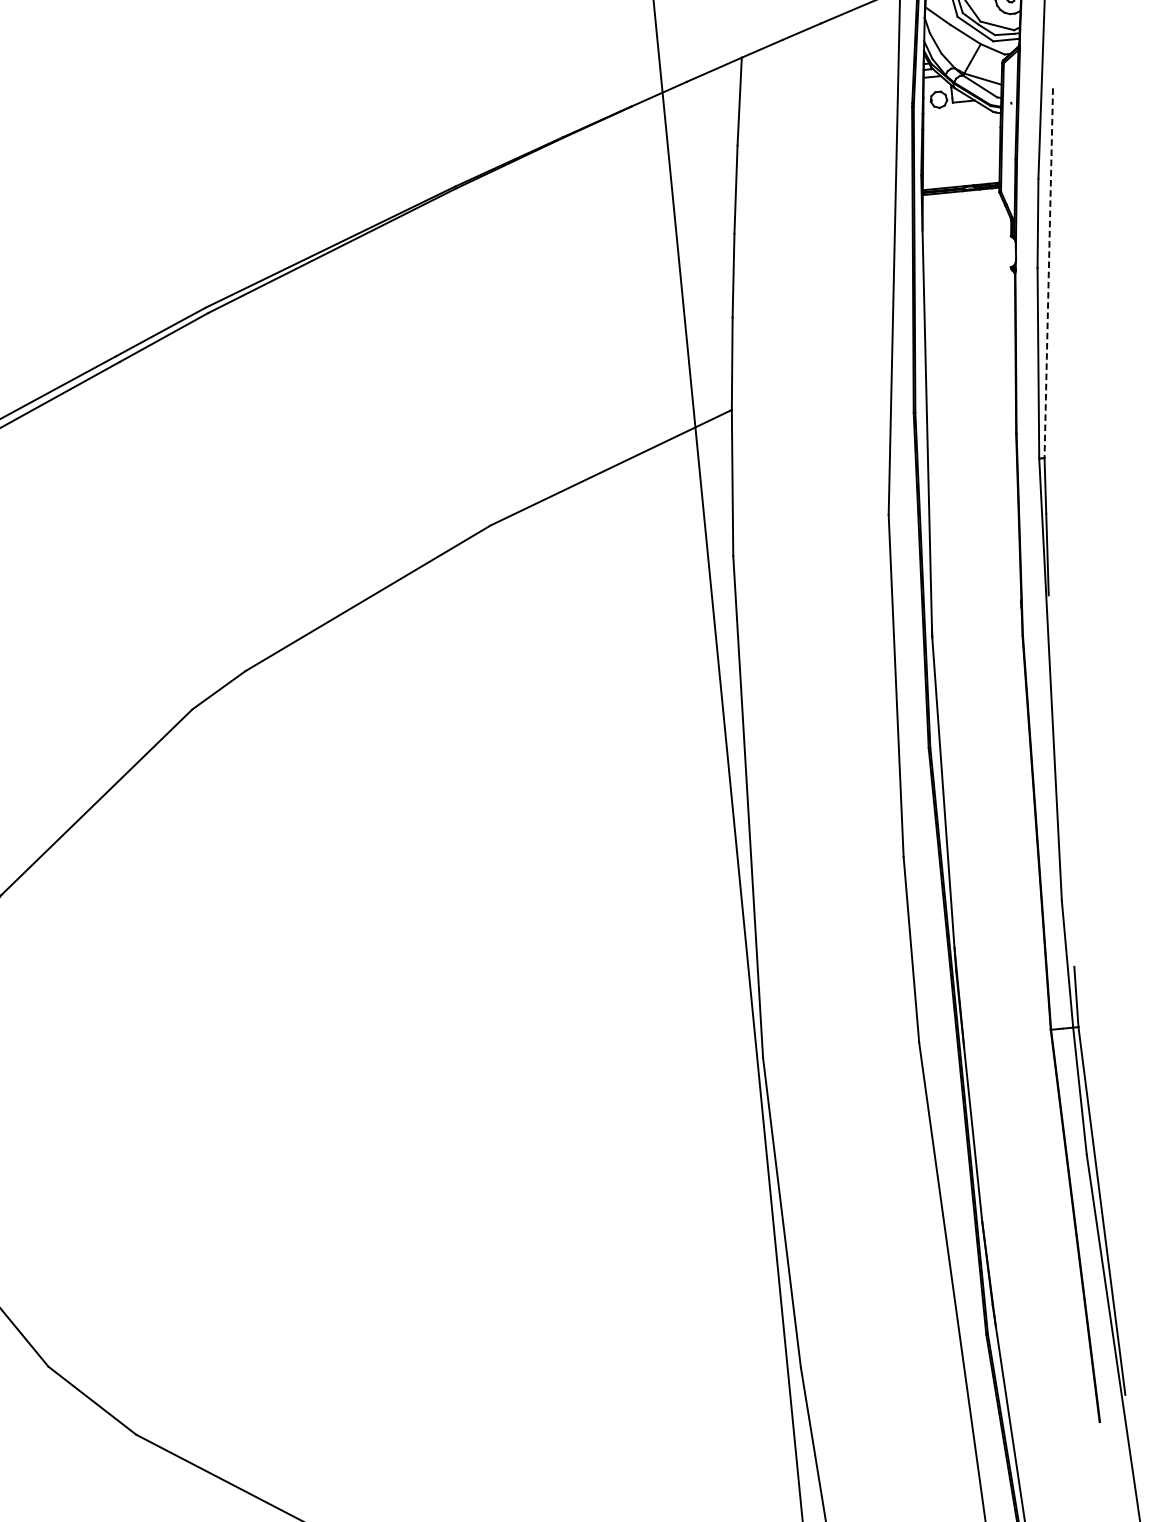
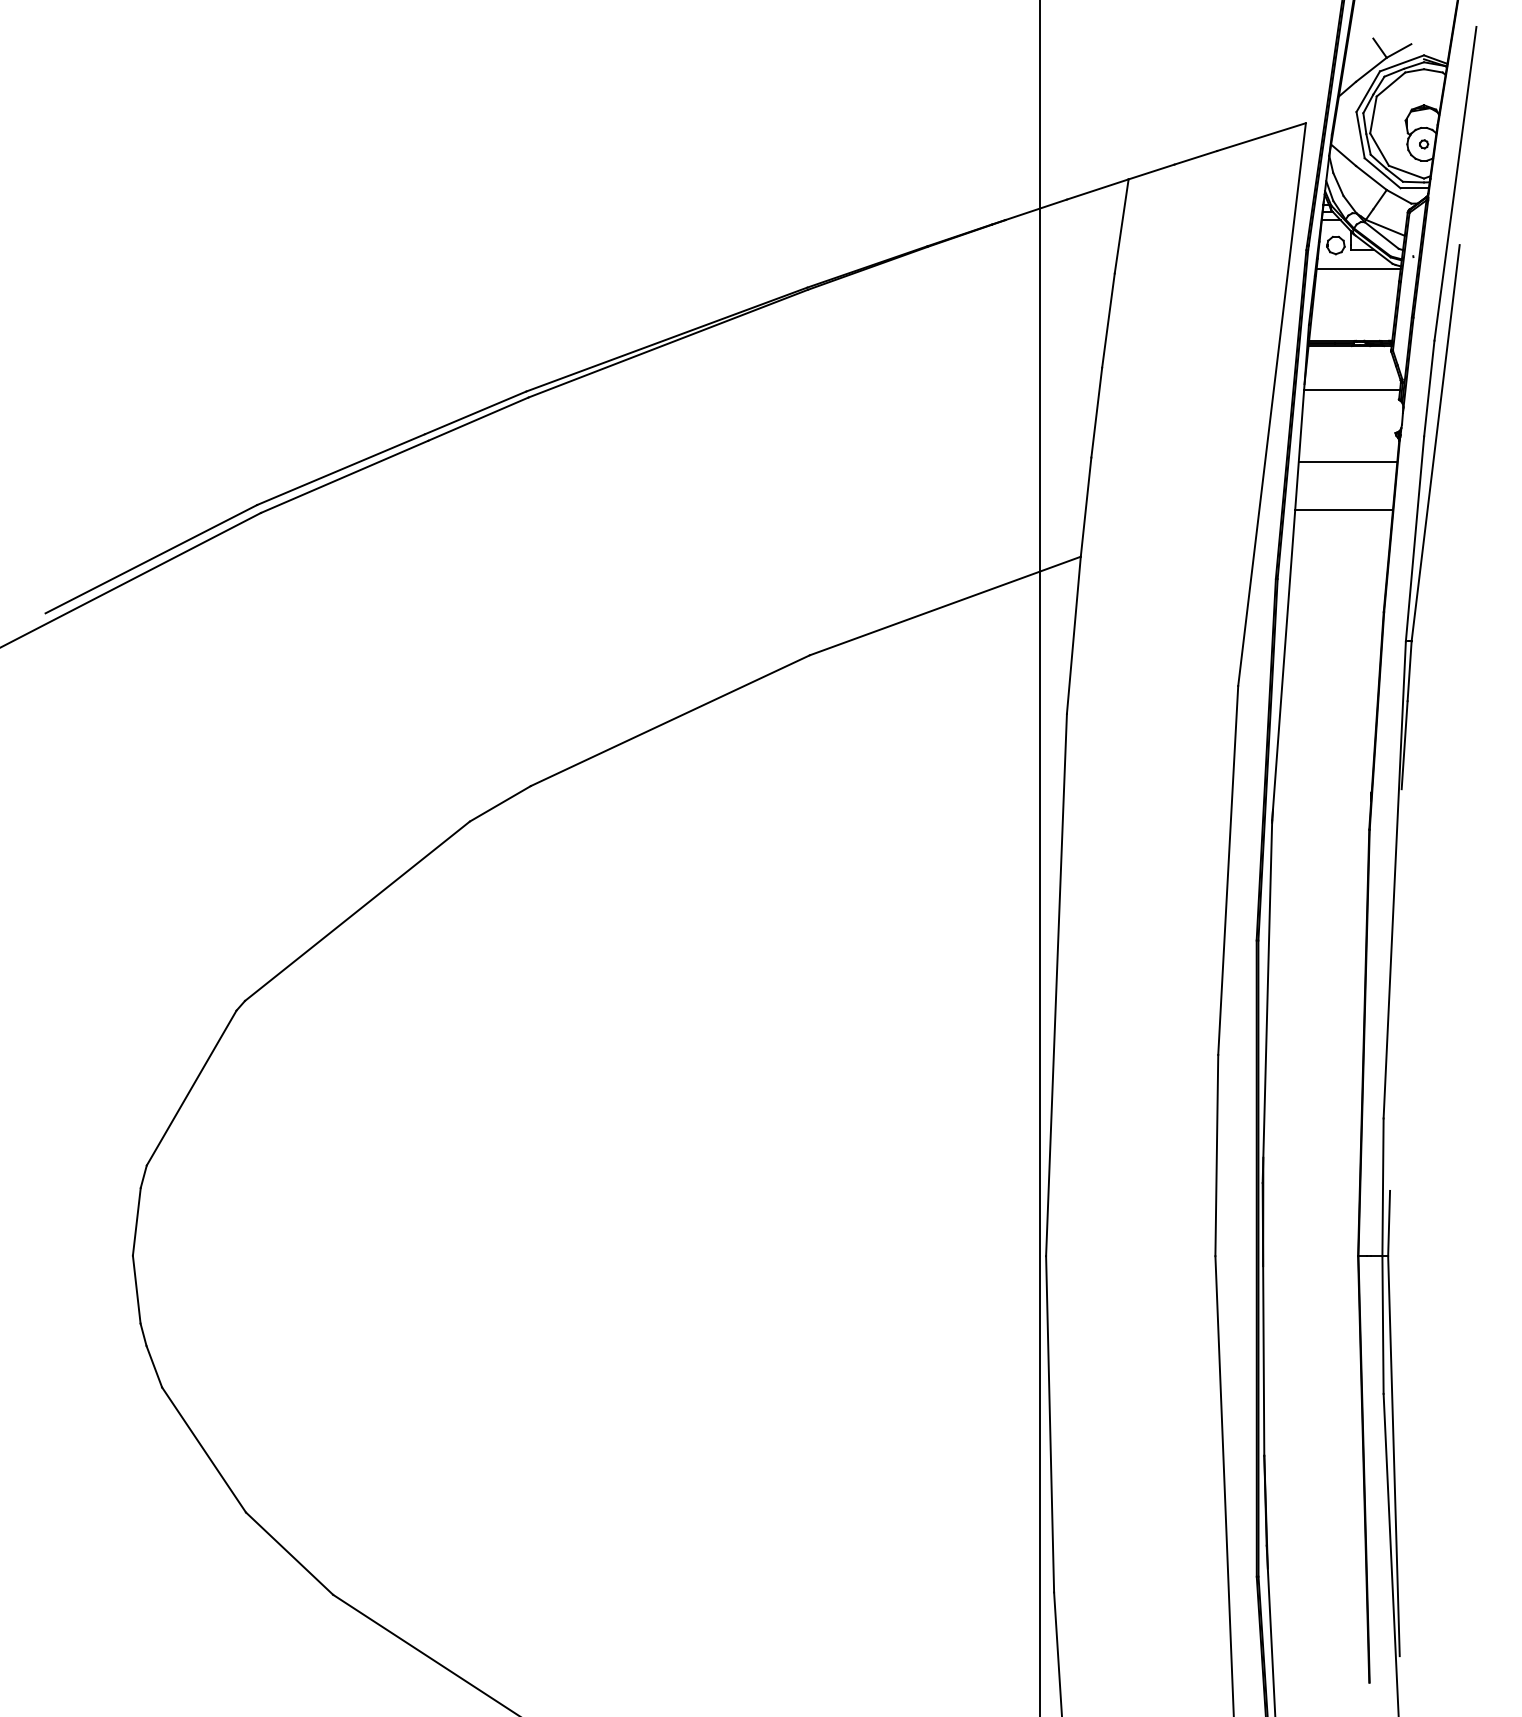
line: (961, 120) -> (1358, 269), added
line: (967, 231) -> (1352, 389), added
line: (1048, 273) -> (1435, 443), dashed -> solid
line: (969, 298) -> (1347, 462), added
line: (970, 342) -> (1344, 509), added

